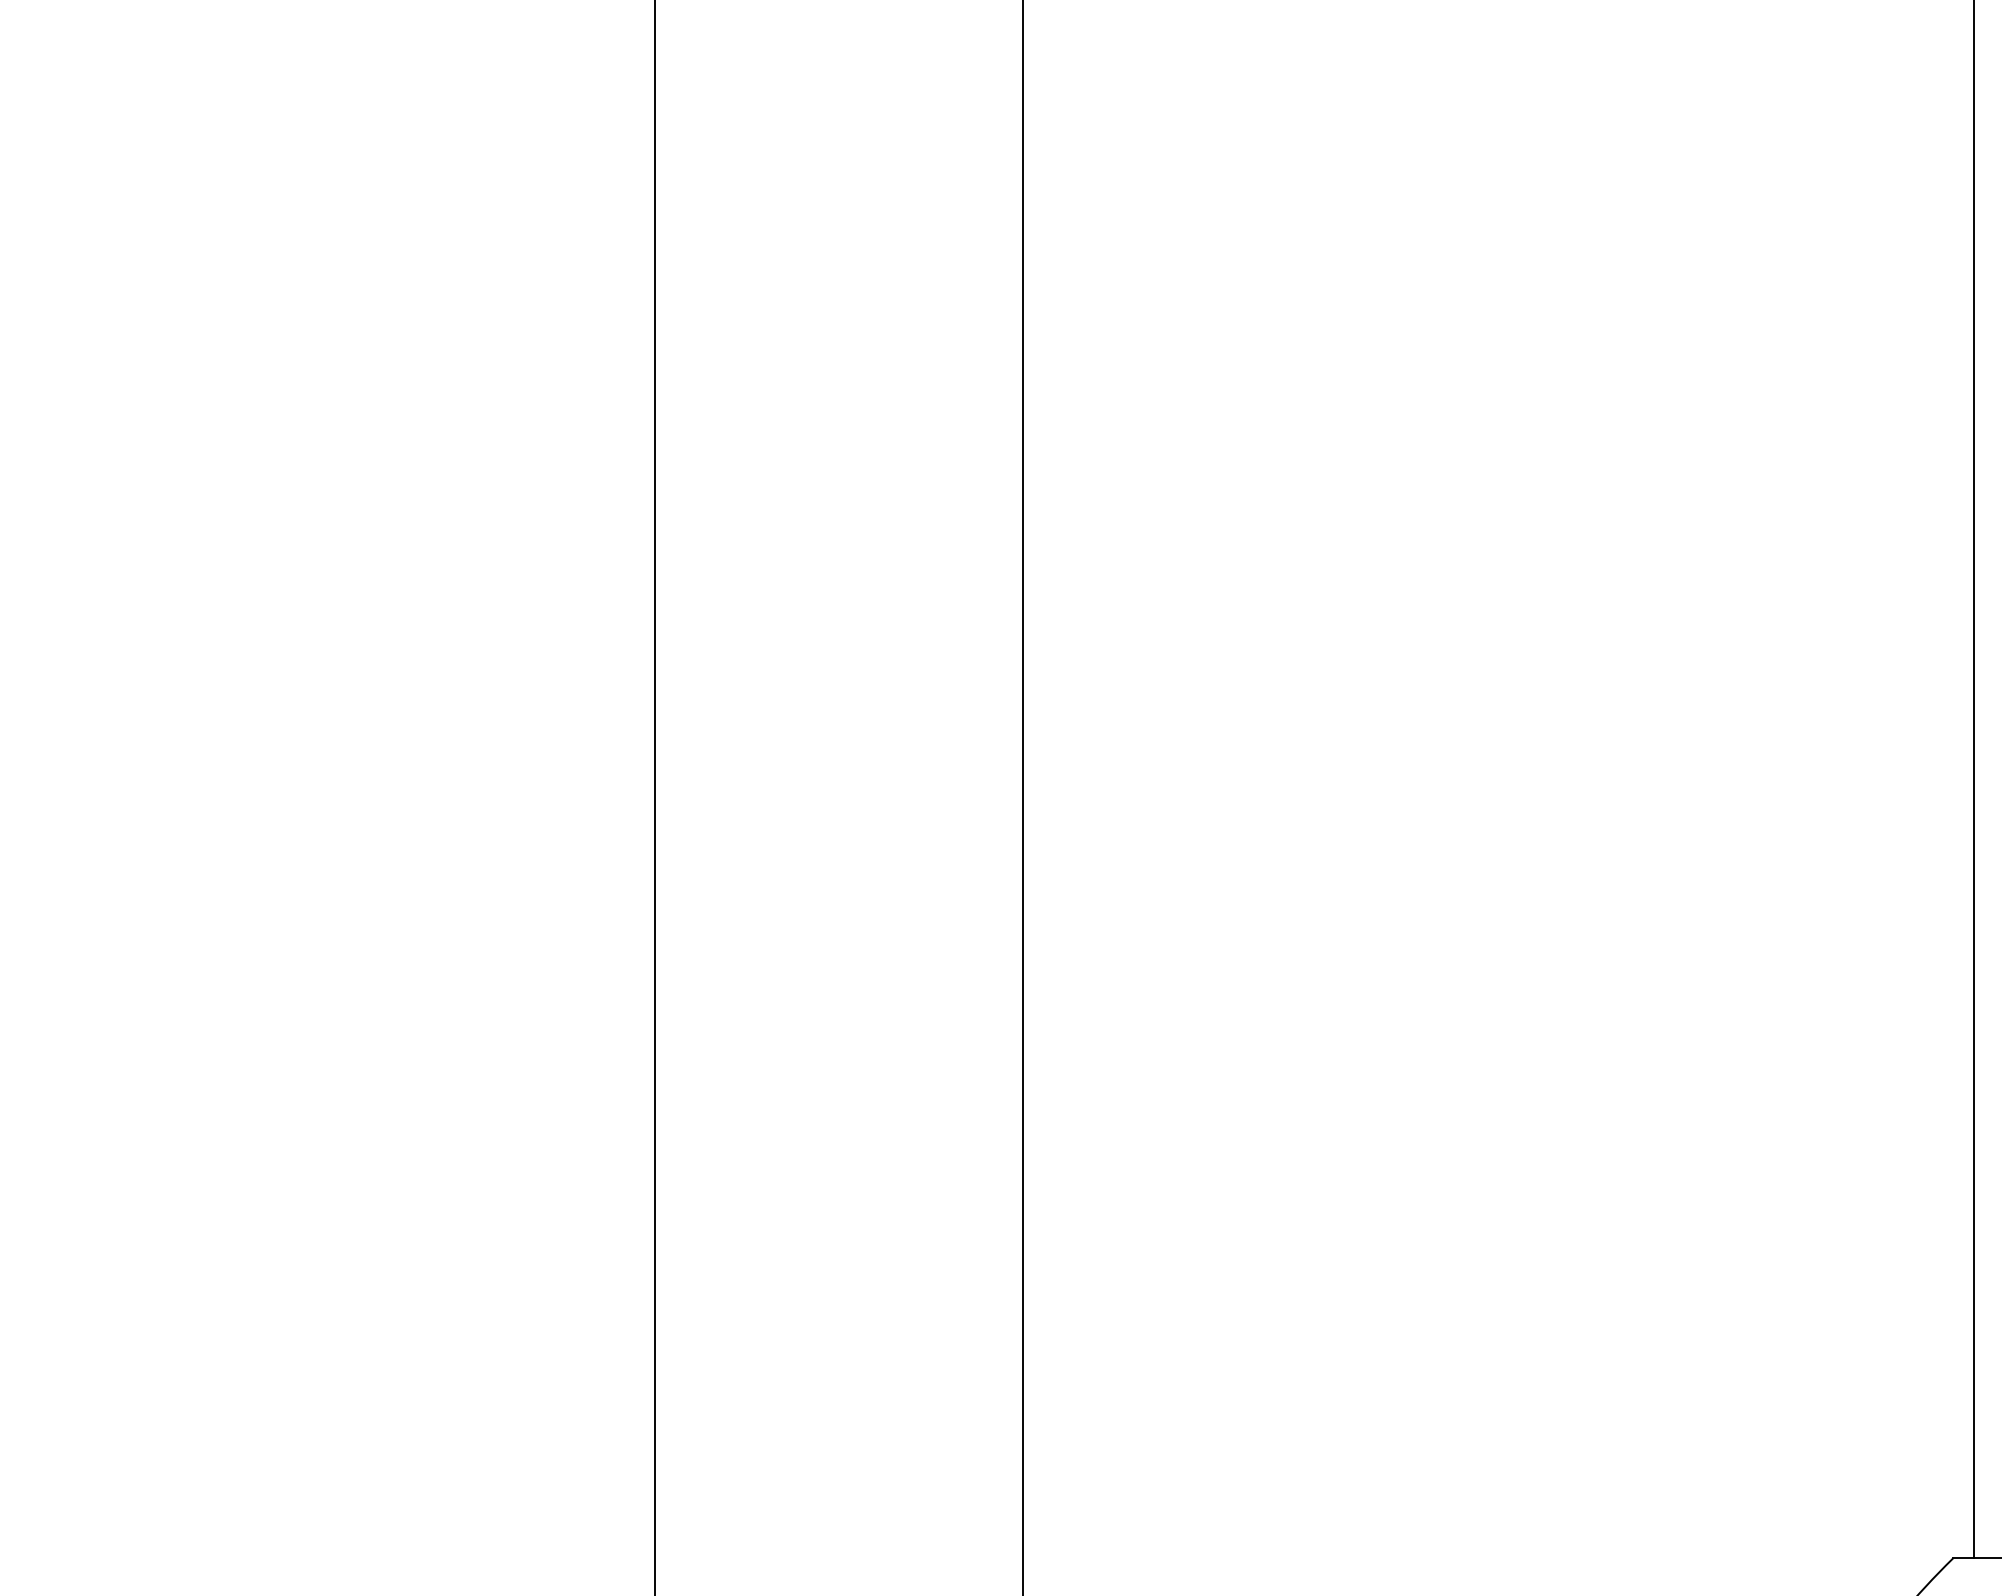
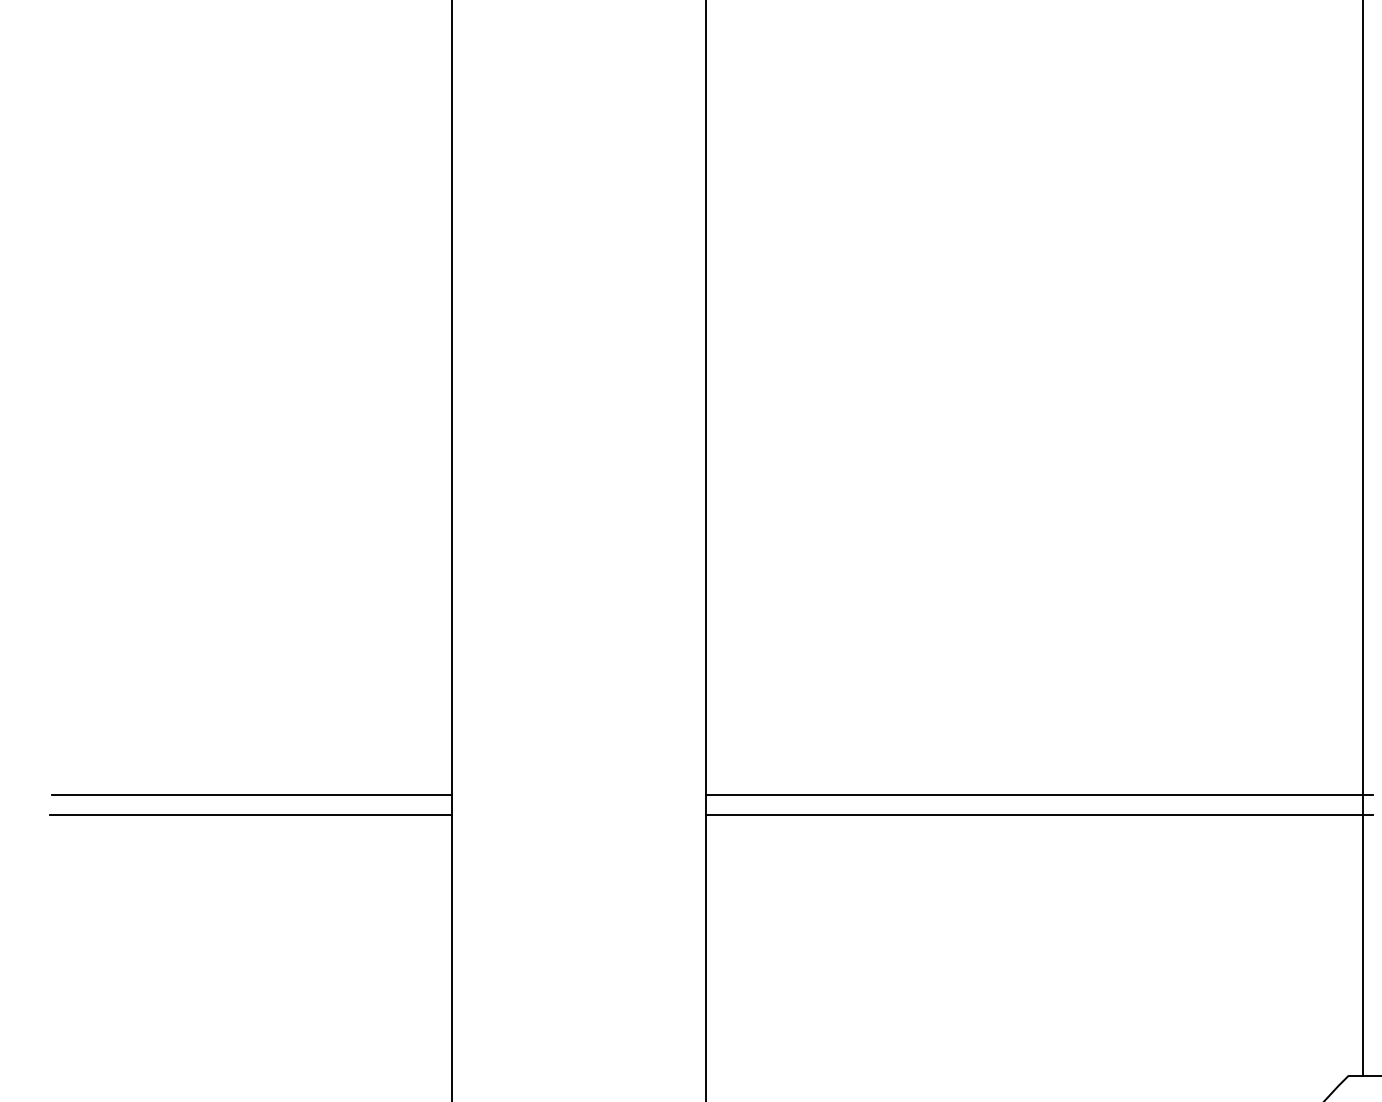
line: (364, 1152) -> (251, 795), added
line: (1505, 1152) -> (1039, 795), added
line: (363, 1181) -> (250, 815), added
line: (1505, 1181) -> (1039, 815), added

